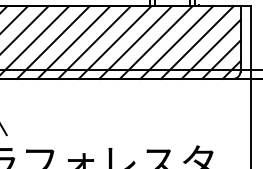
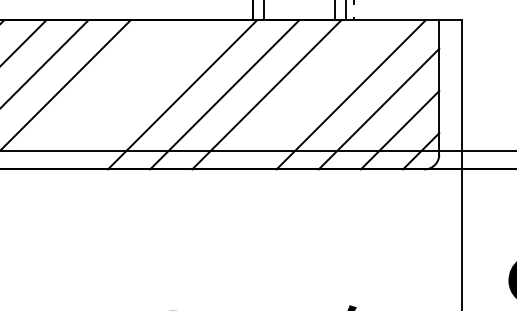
line: (73, 42) -> (97, 94), removed
line: (94, 42) -> (140, 94), removed
line: (176, 42) -> (308, 94), removed

